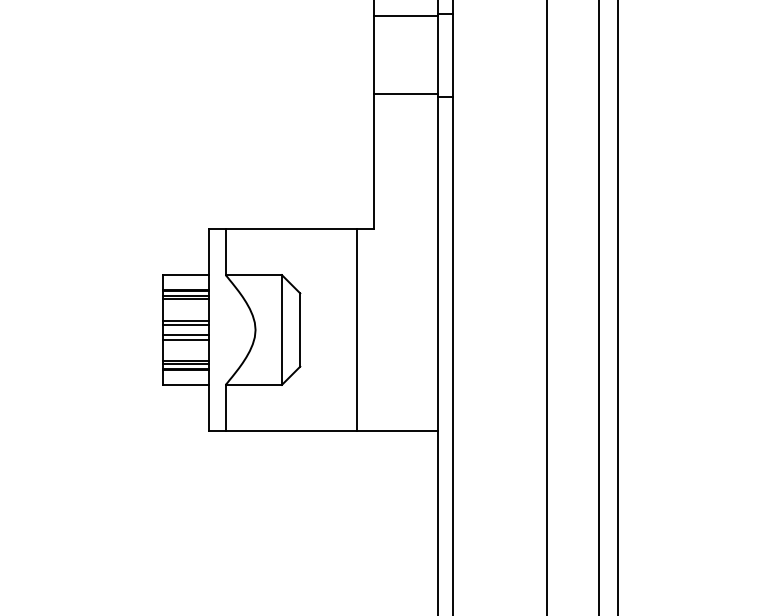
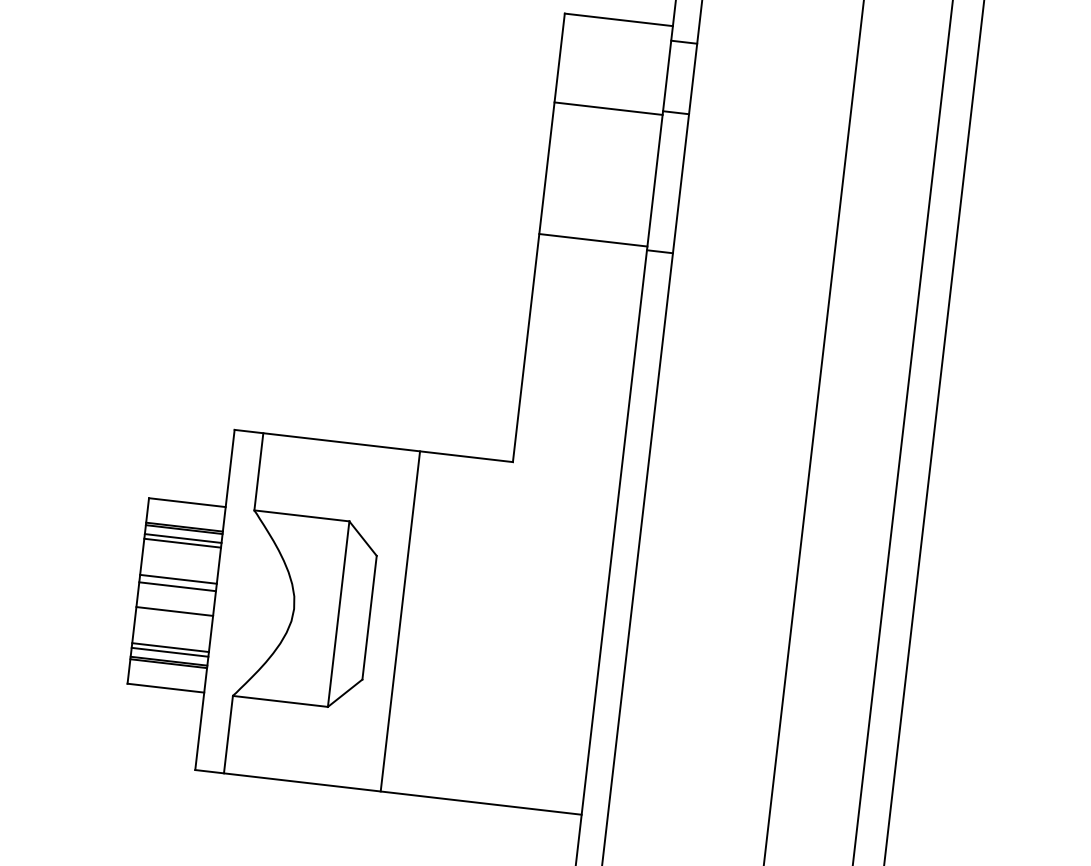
line: (356, 329) -> (400, 620), moved
line: (185, 335) -> (174, 604), removed

